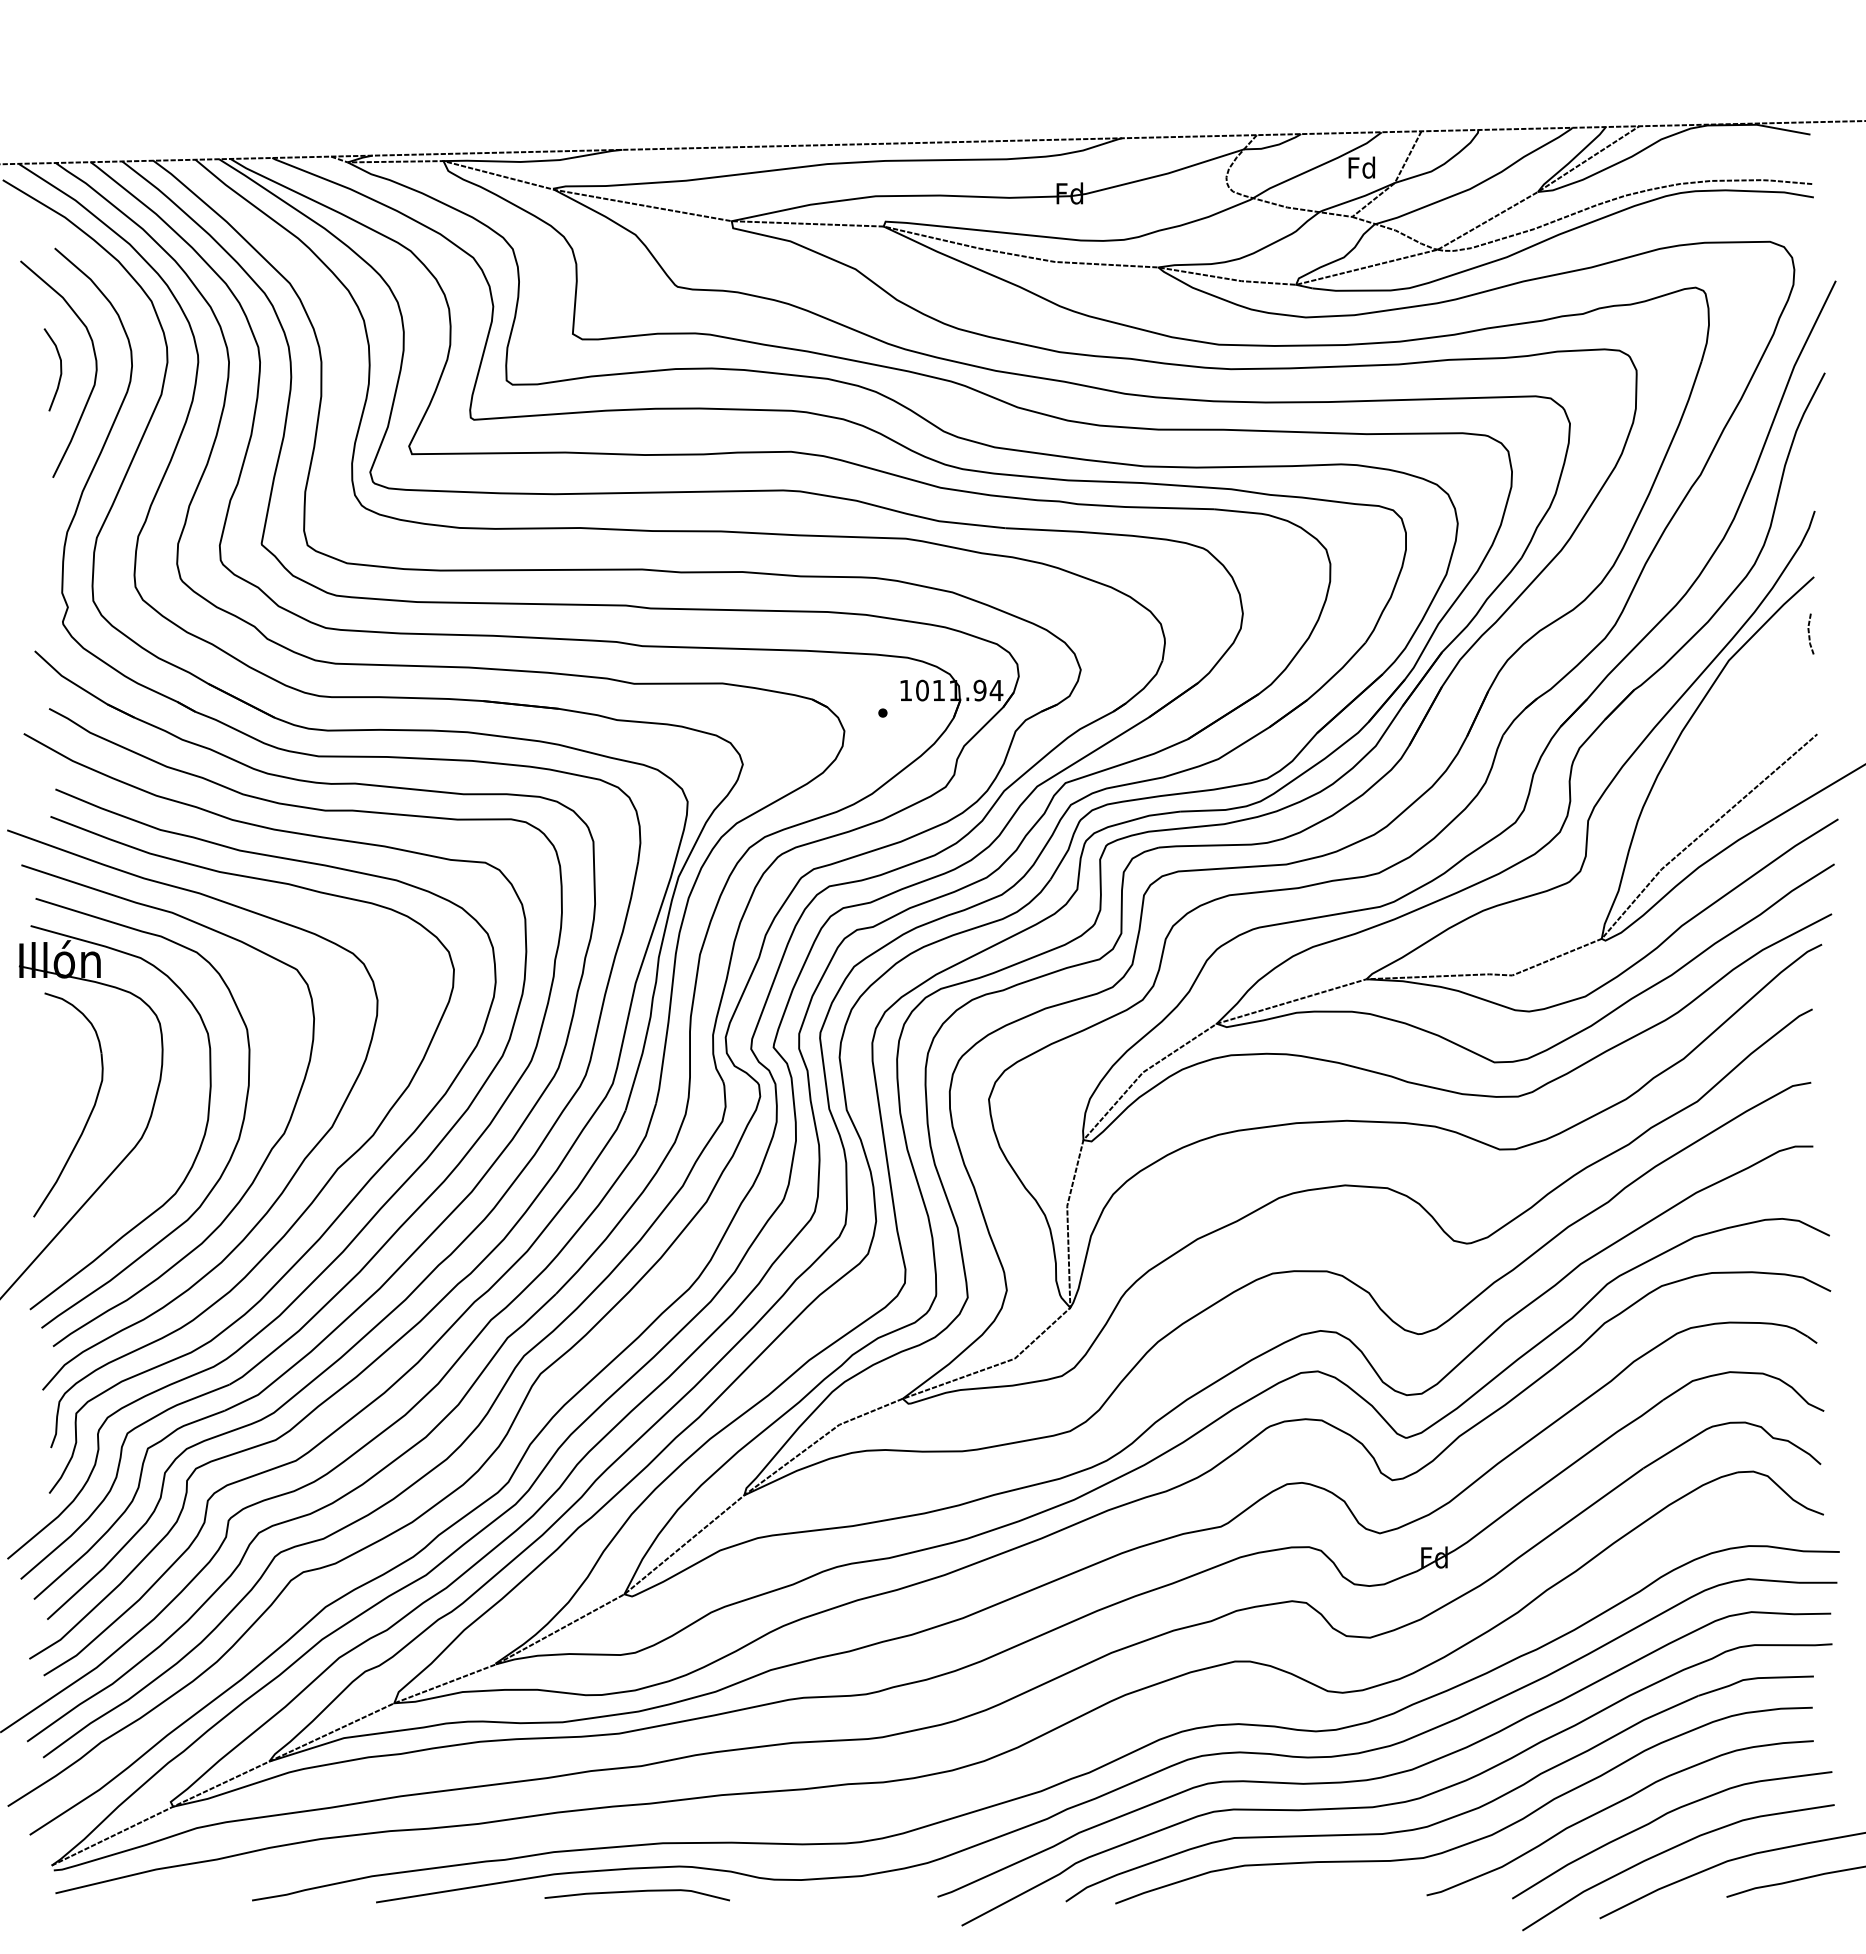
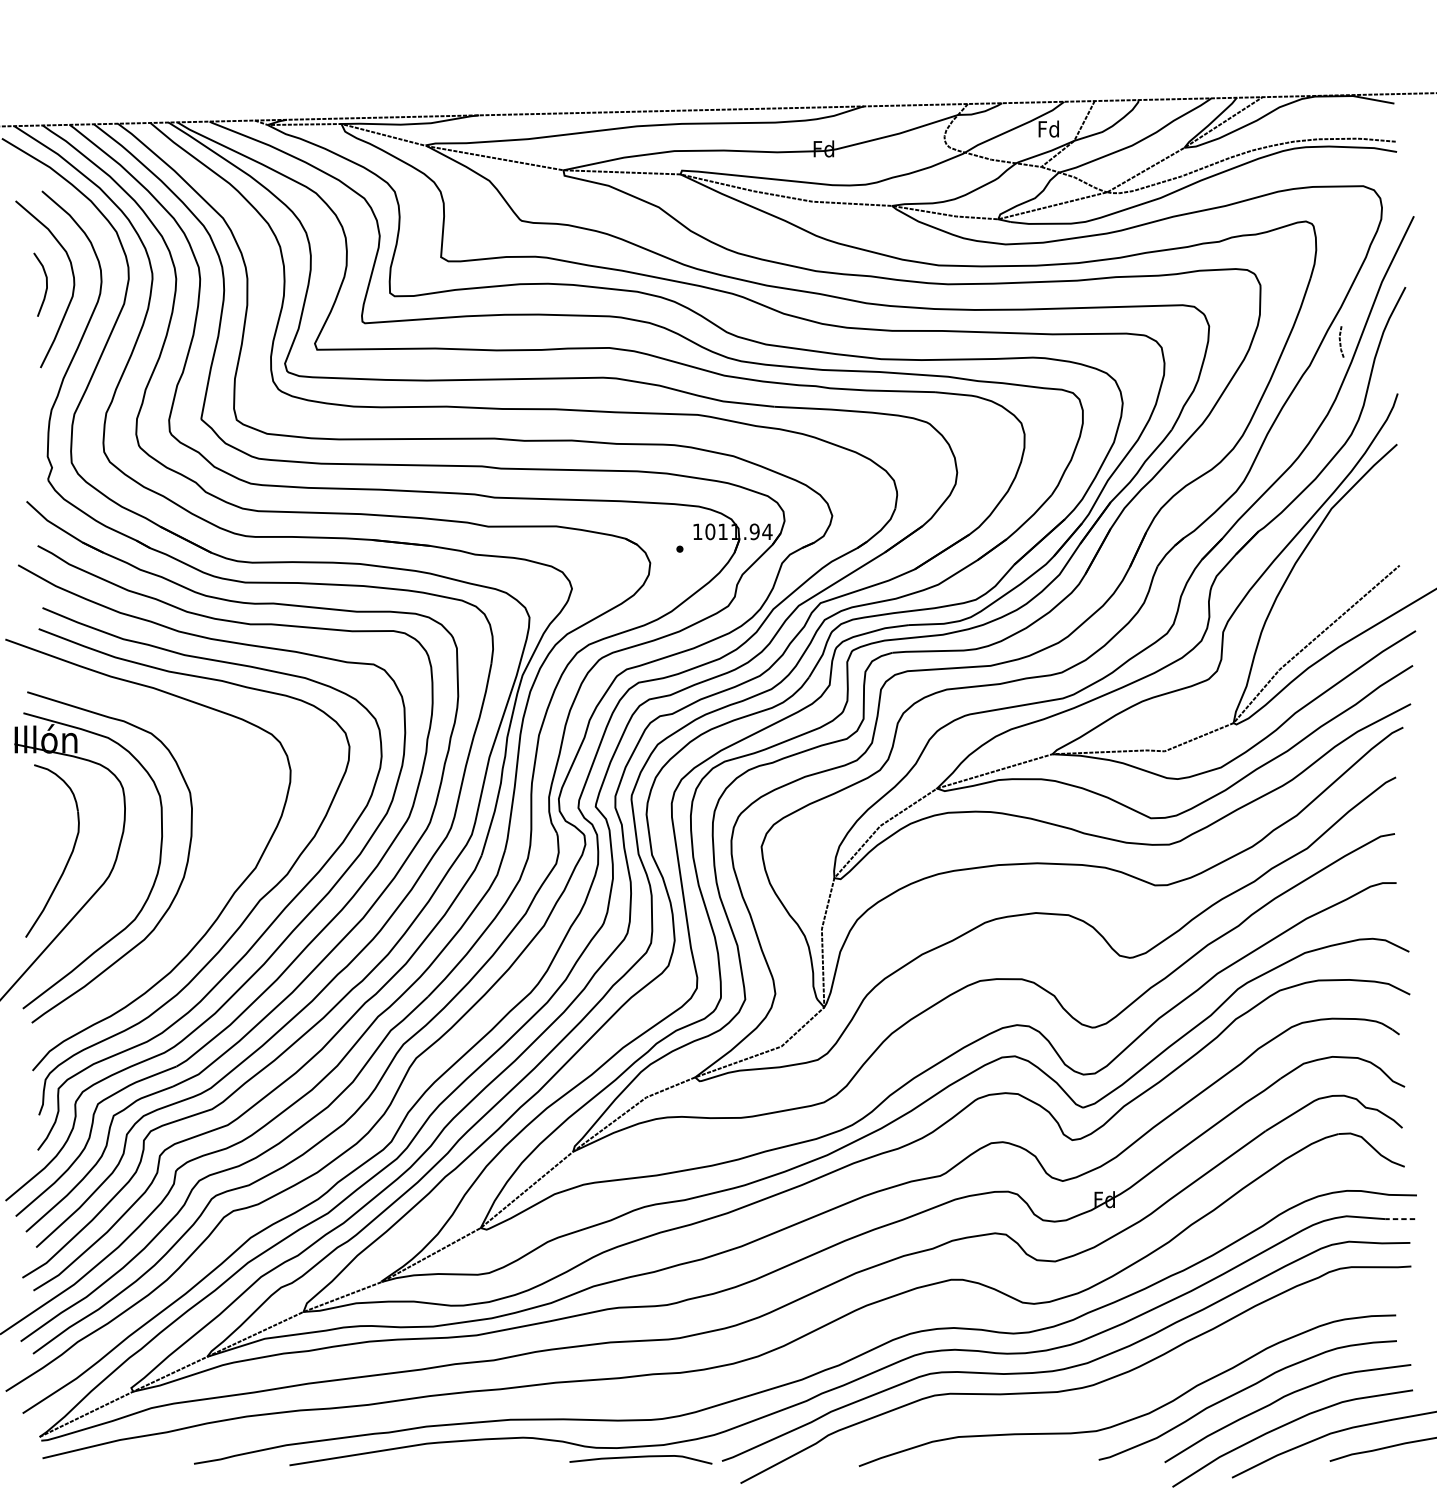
line: (1809, 633) -> (1340, 341), moved
curve: (264, 1159) -> (203, 893), removed
line: (1817, 1582) -> (1399, 1218), solid -> dashed
part: (1451, 1816) -> (1117, 1399), removed
curve: (636, 1892) -> (640, 1457), moved

